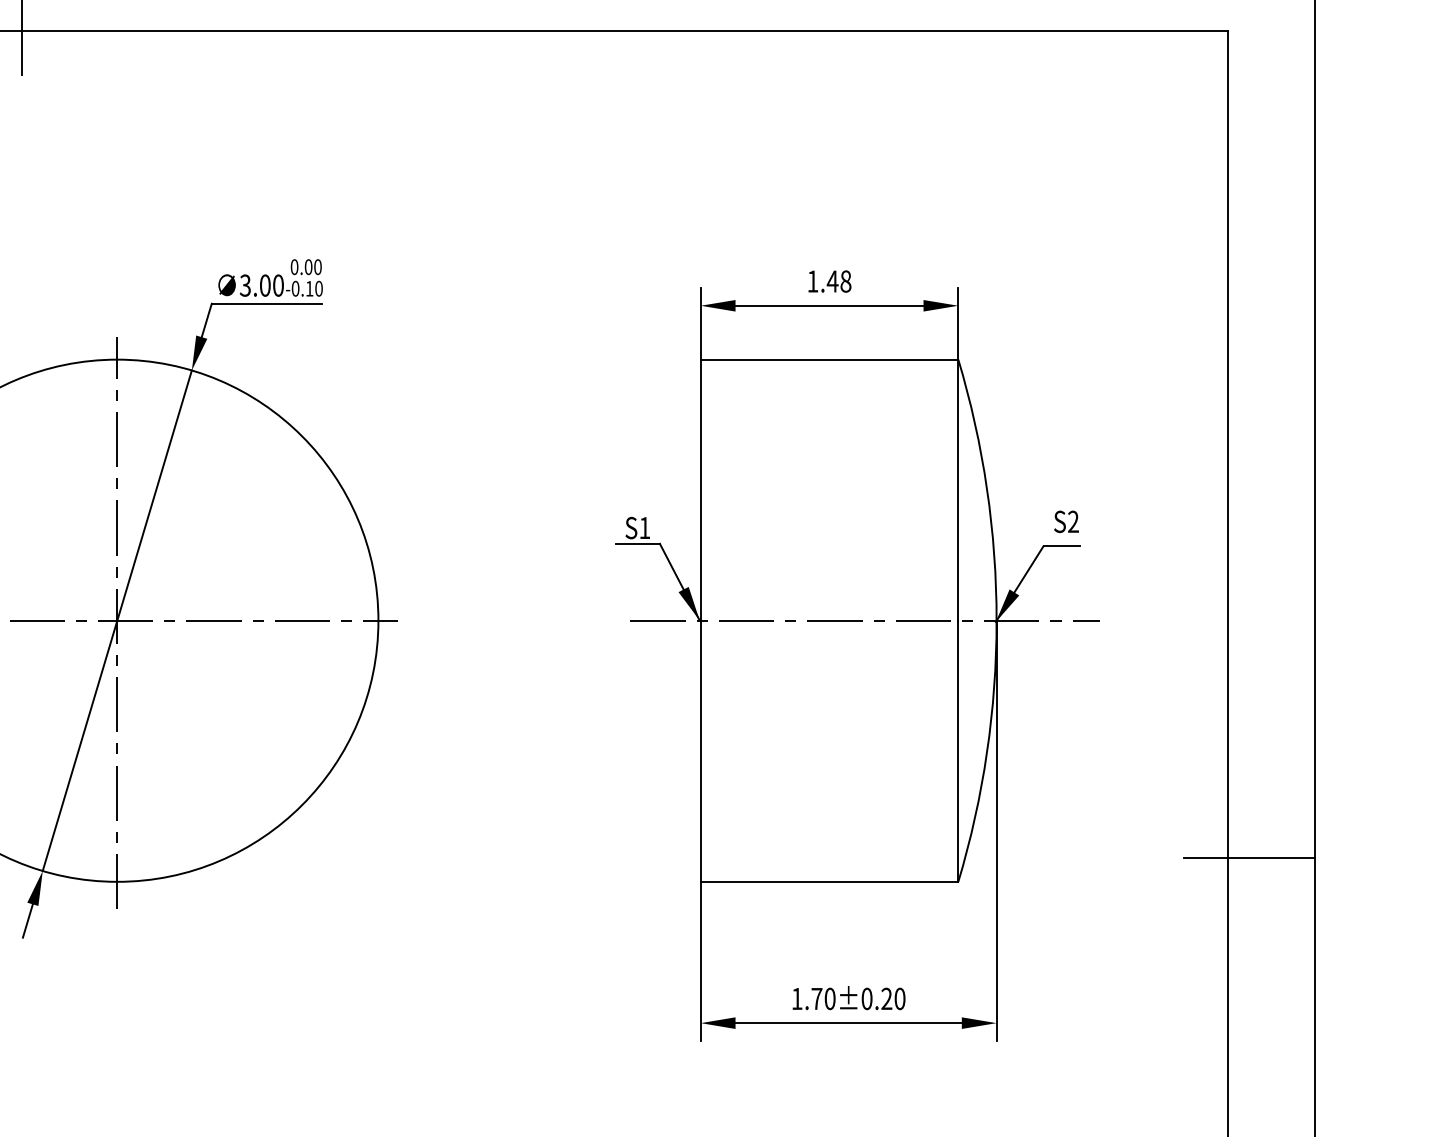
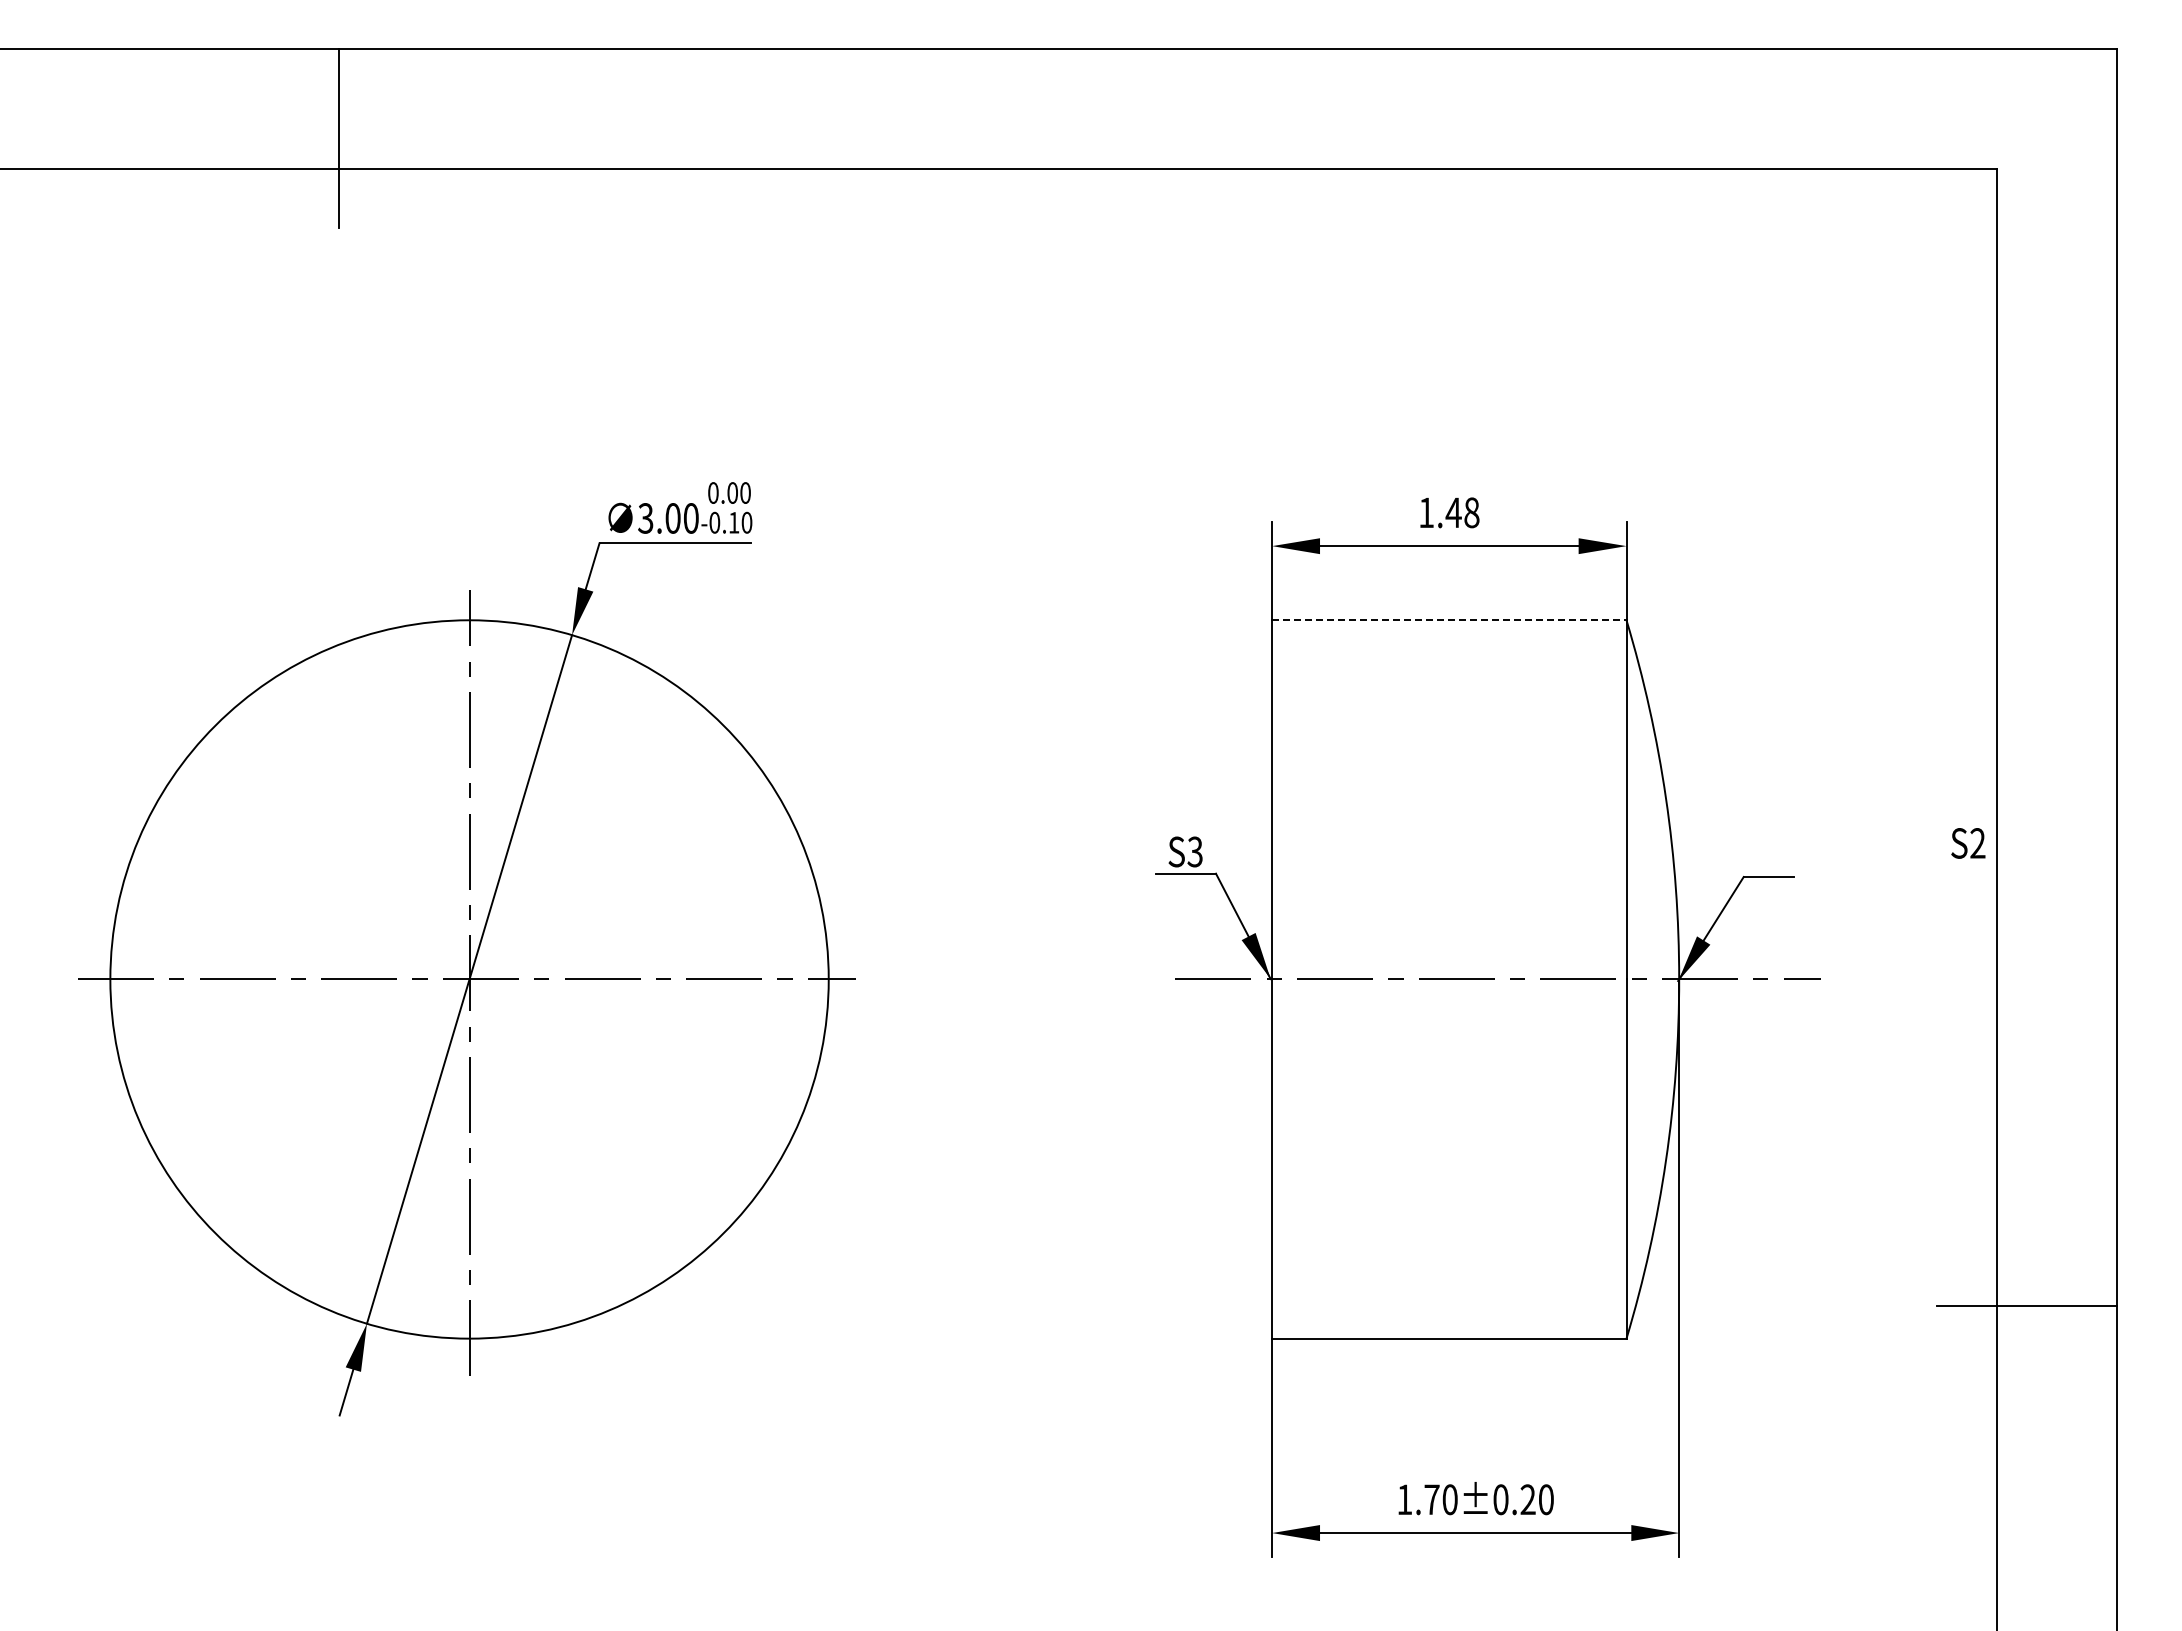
line: (829, 359) -> (1449, 620), solid -> dashed
text: (1066, 521) -> (1968, 843), moved
text: (644, 527) -> (1194, 851), S1 -> S3

